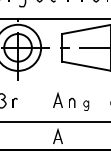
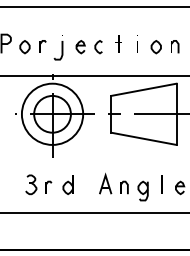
part: (29, 100) -> (67, 184), added
line: (100, 100) -> (161, 184), added
part: (85, 105) -> (142, 190), size x1.43
part: (57, 136) -> (105, 231), removed

